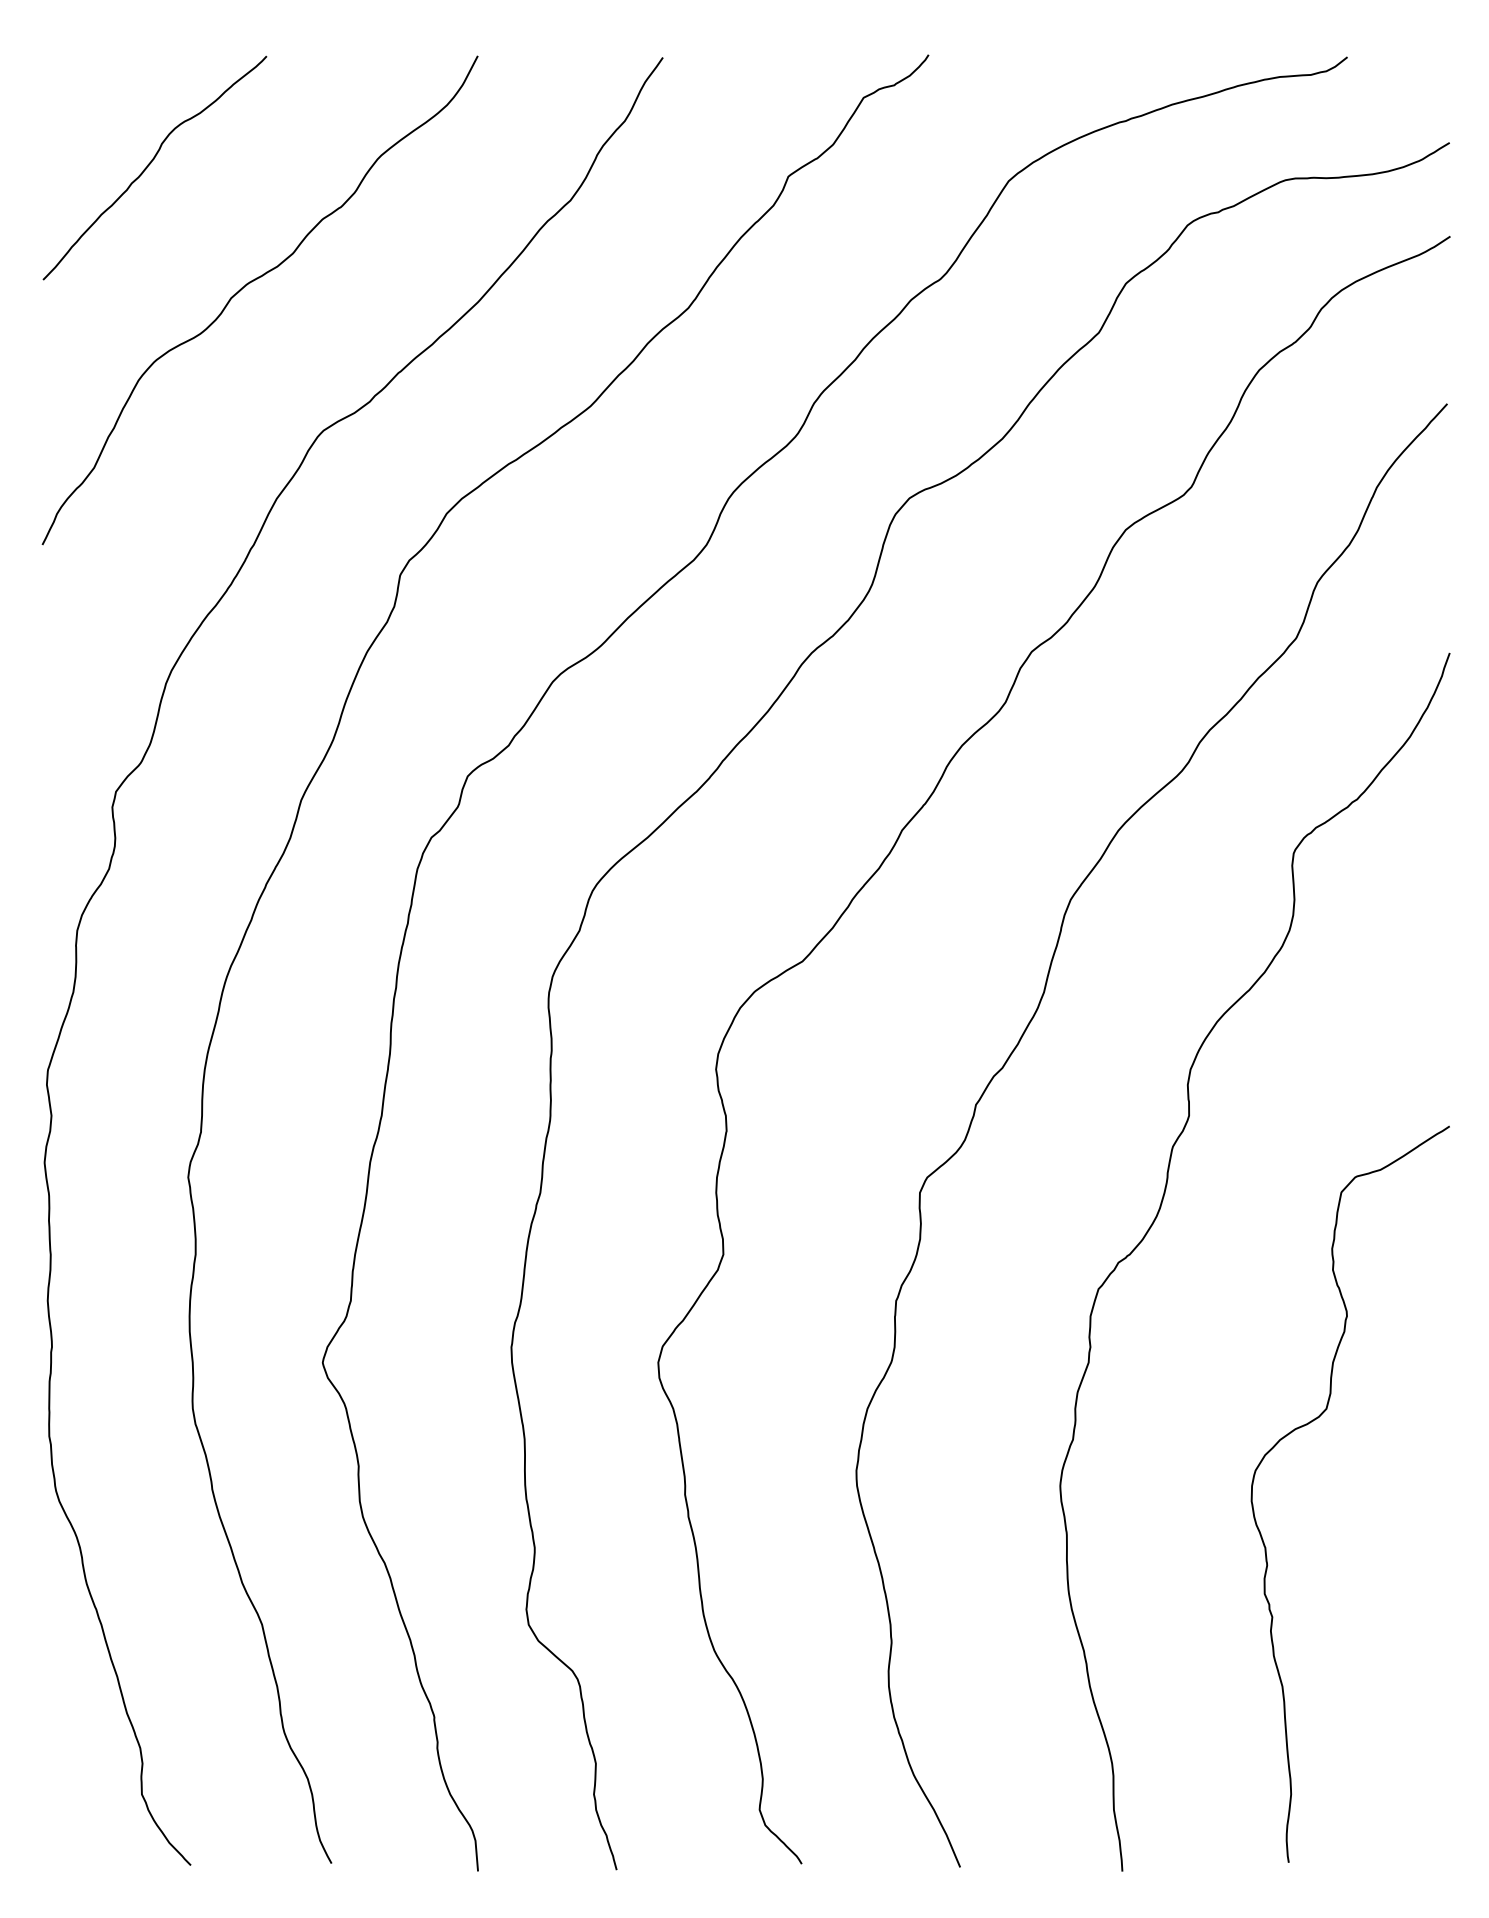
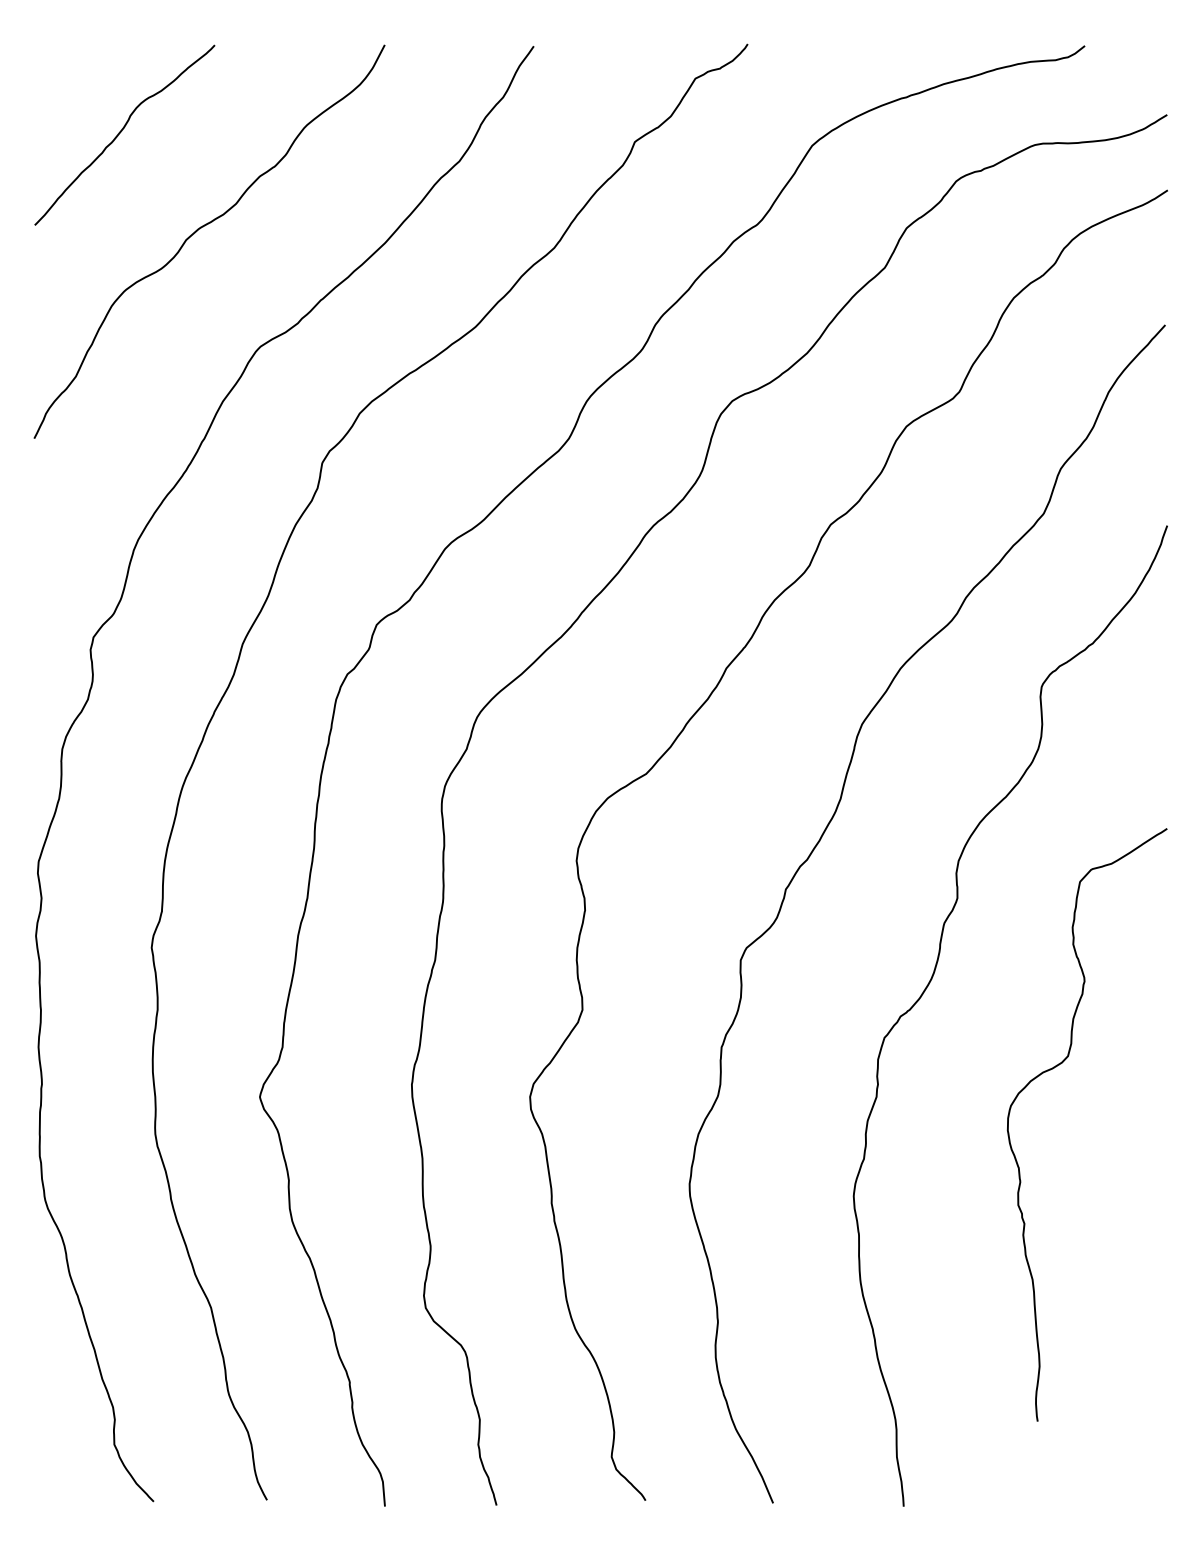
curve: (1312, 1422) -> (1056, 1067), moved

